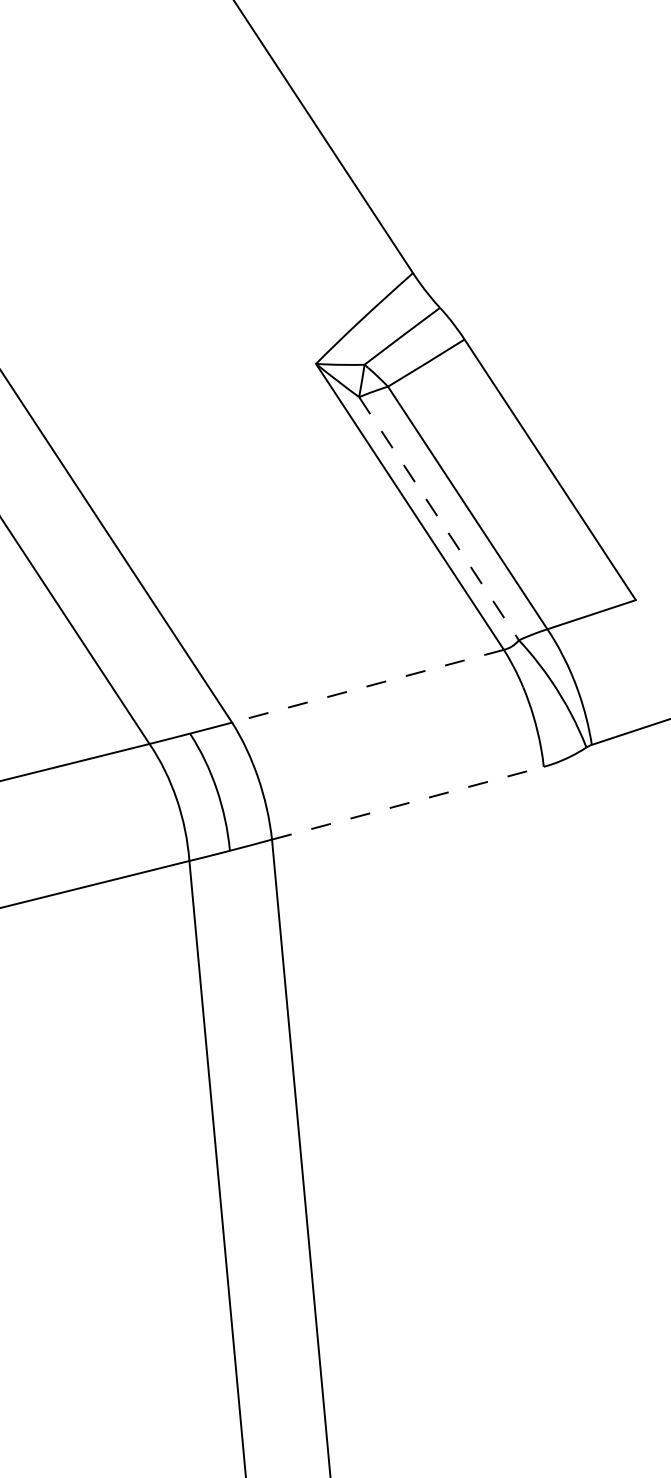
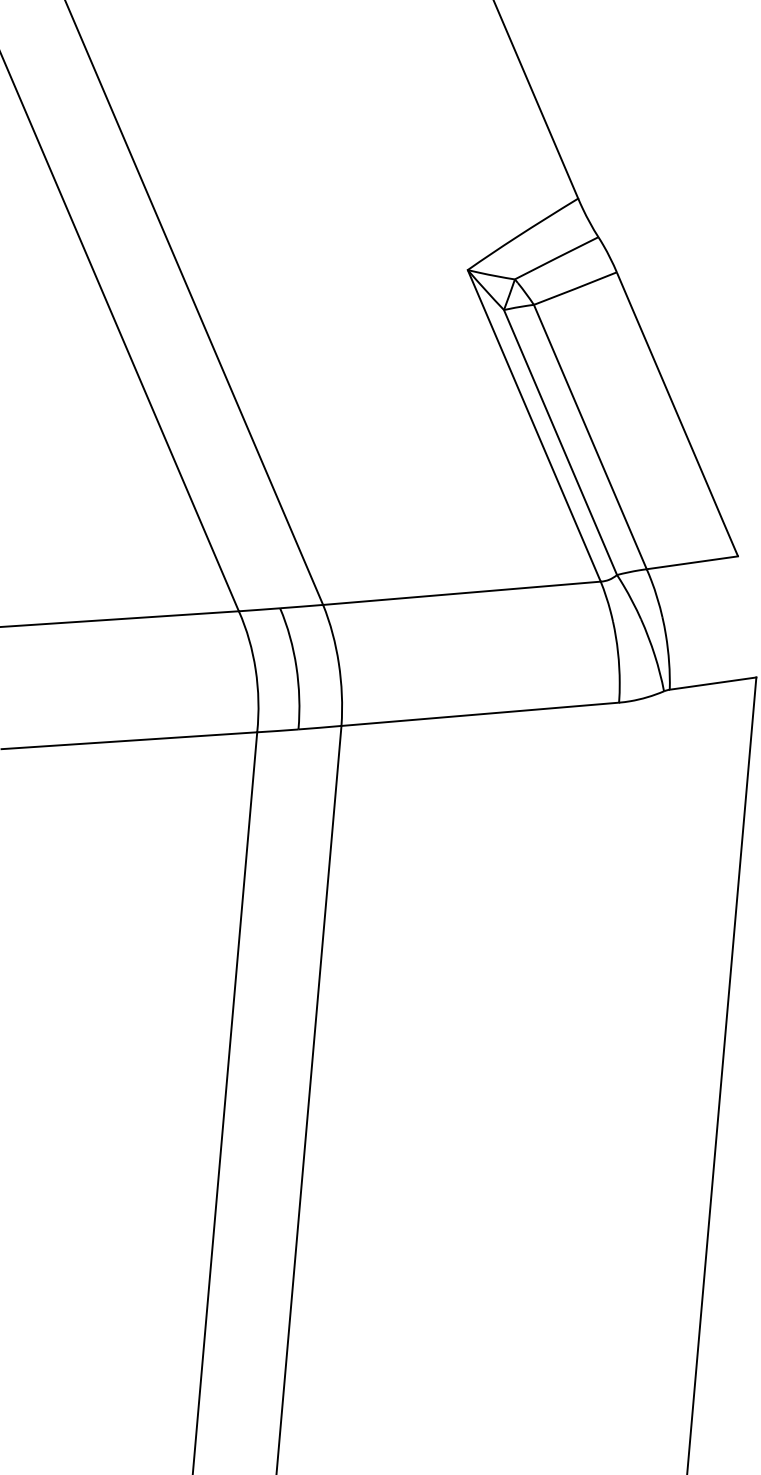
line: (439, 518) -> (560, 442), dashed -> solid
line: (367, 686) -> (461, 593), dashed -> solid
line: (408, 803) -> (480, 714), dashed -> solid

